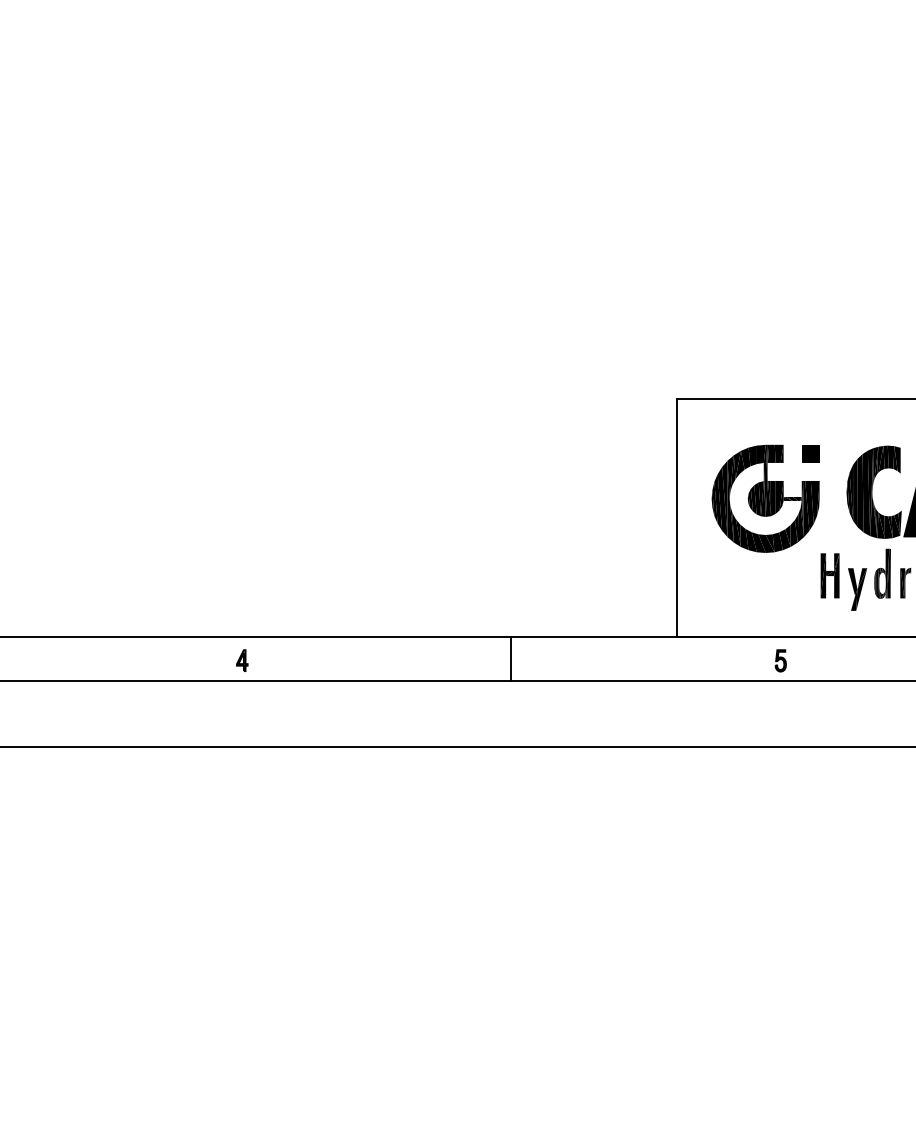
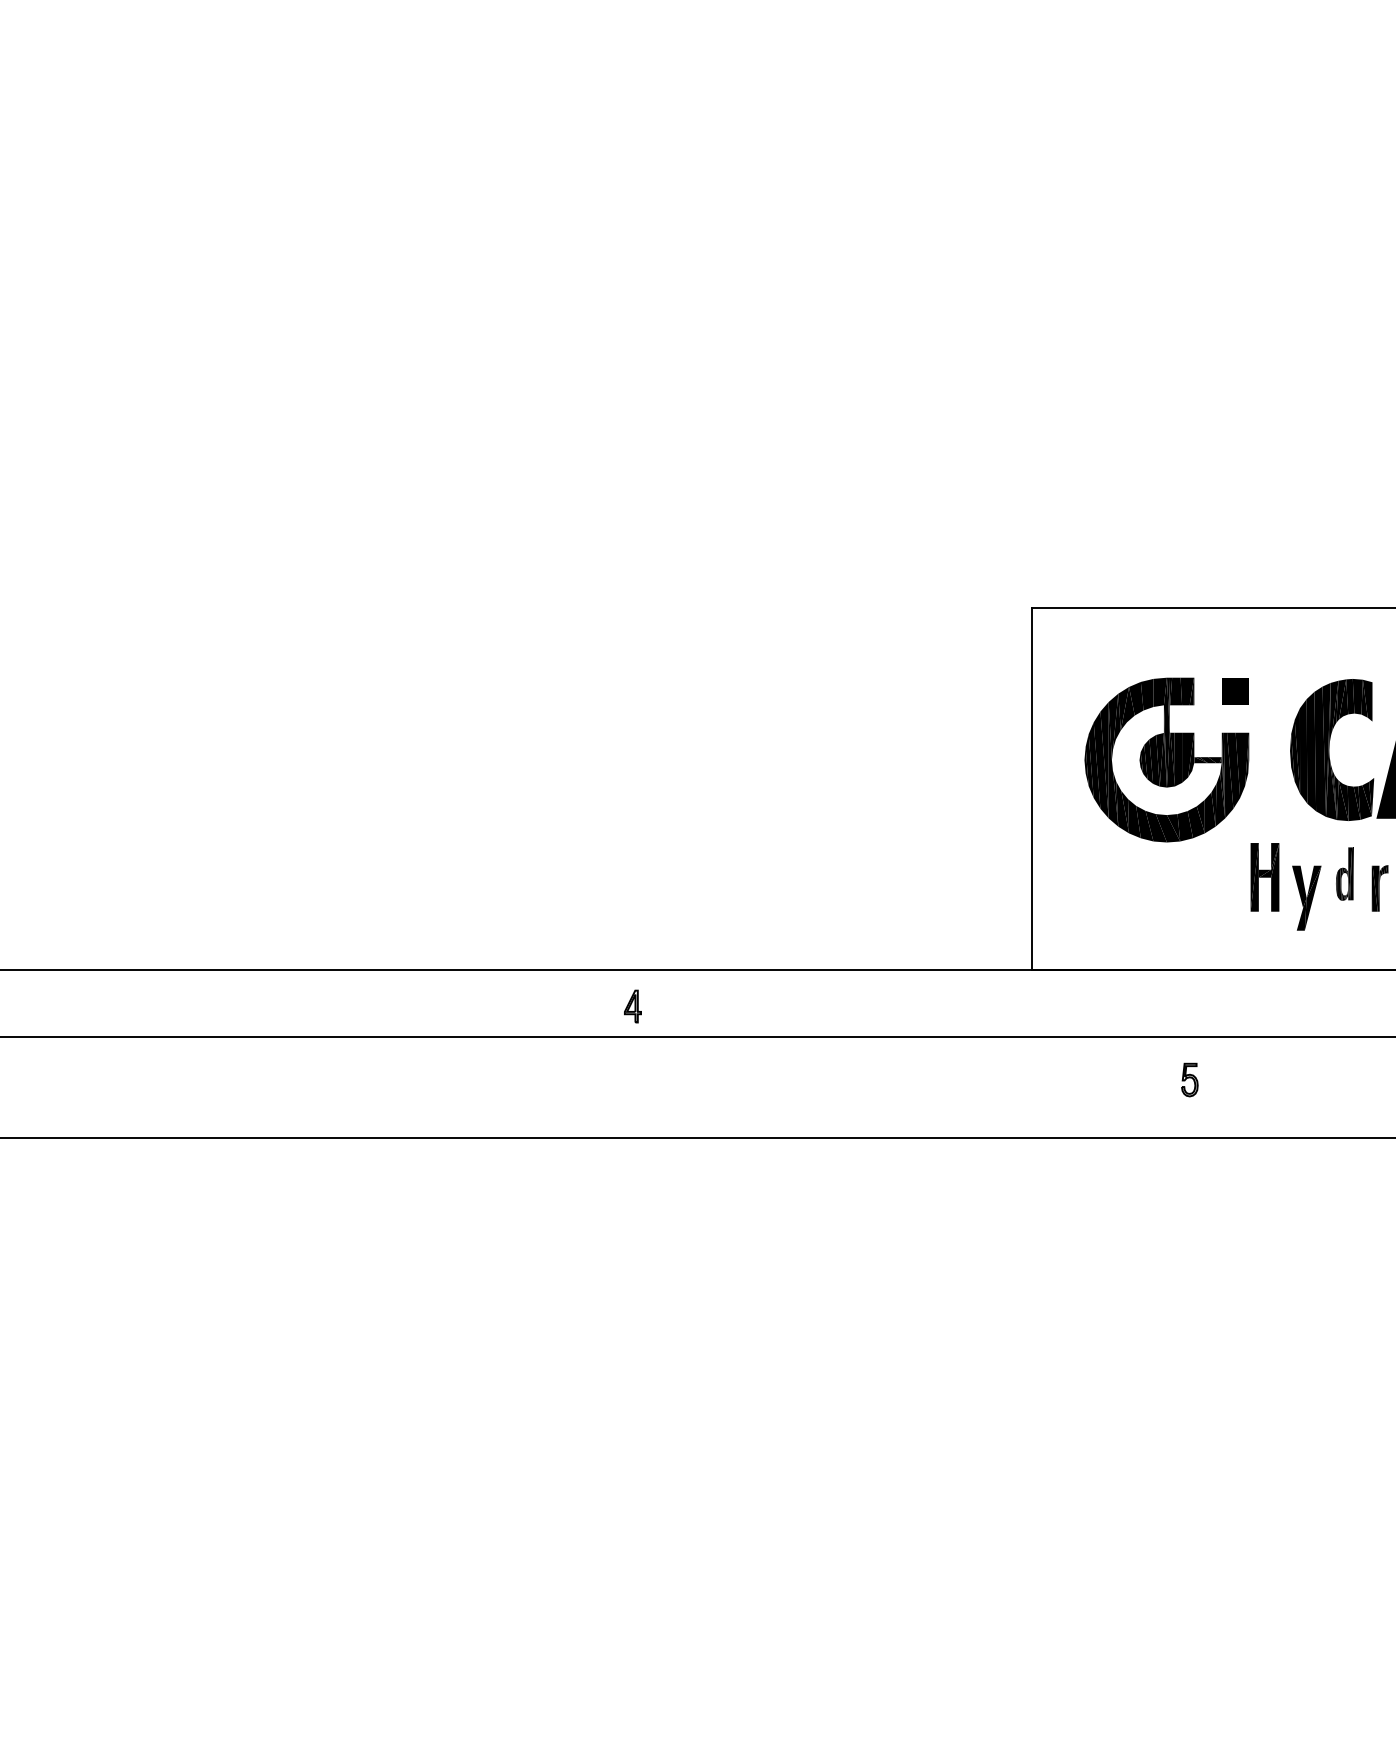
part: (882, 573) -> (1344, 873), size x0.7
line: (511, 658) -> (779, 1003), removed
part: (242, 660) -> (633, 1006), moved
part: (780, 660) -> (1189, 1079), moved

